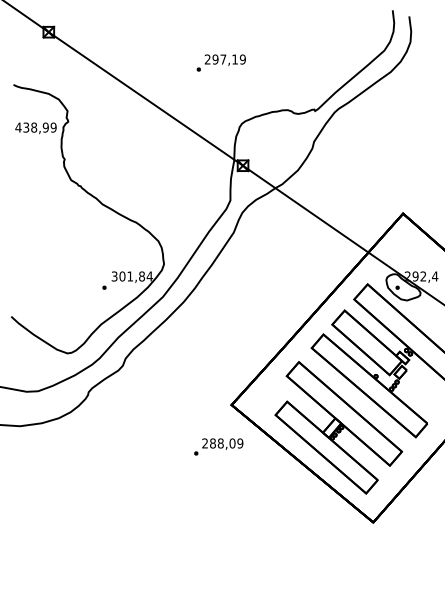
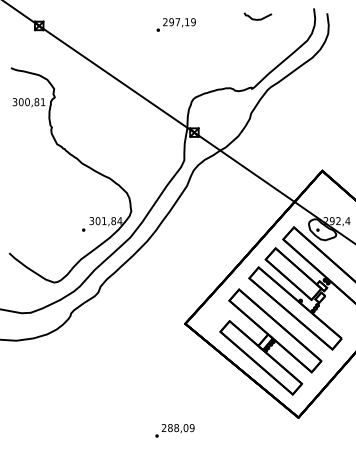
curve: (322, 23) -> (257, 18), added
text: (220, 62) -> (175, 24), moved
text: (35, 127) -> (28, 102), 438,99 -> 300,81
text: (218, 446) -> (174, 430), moved

